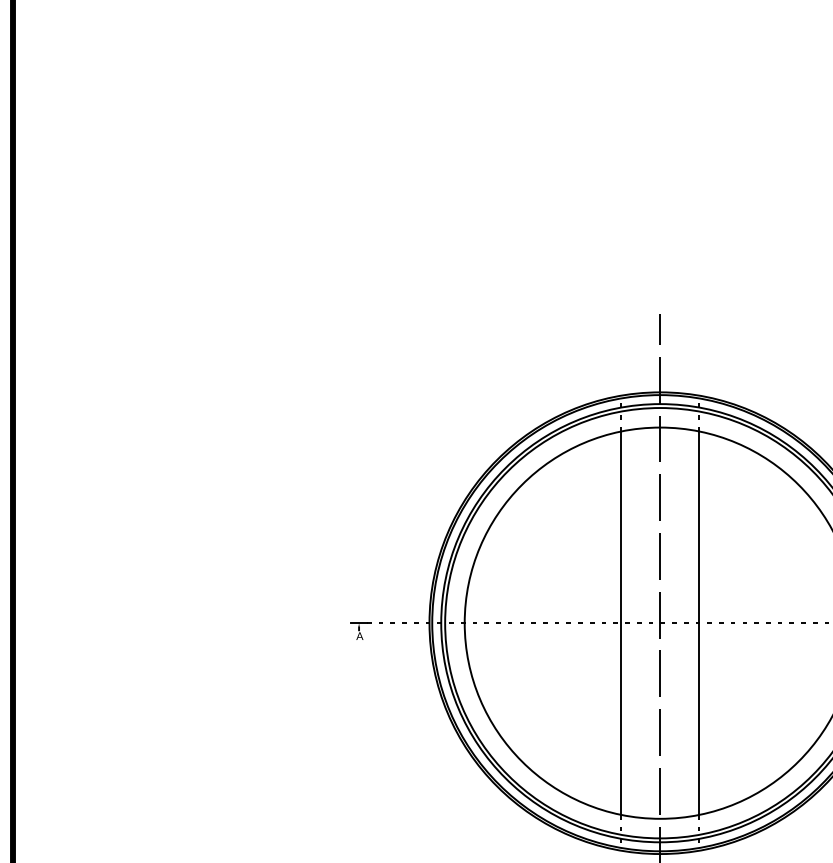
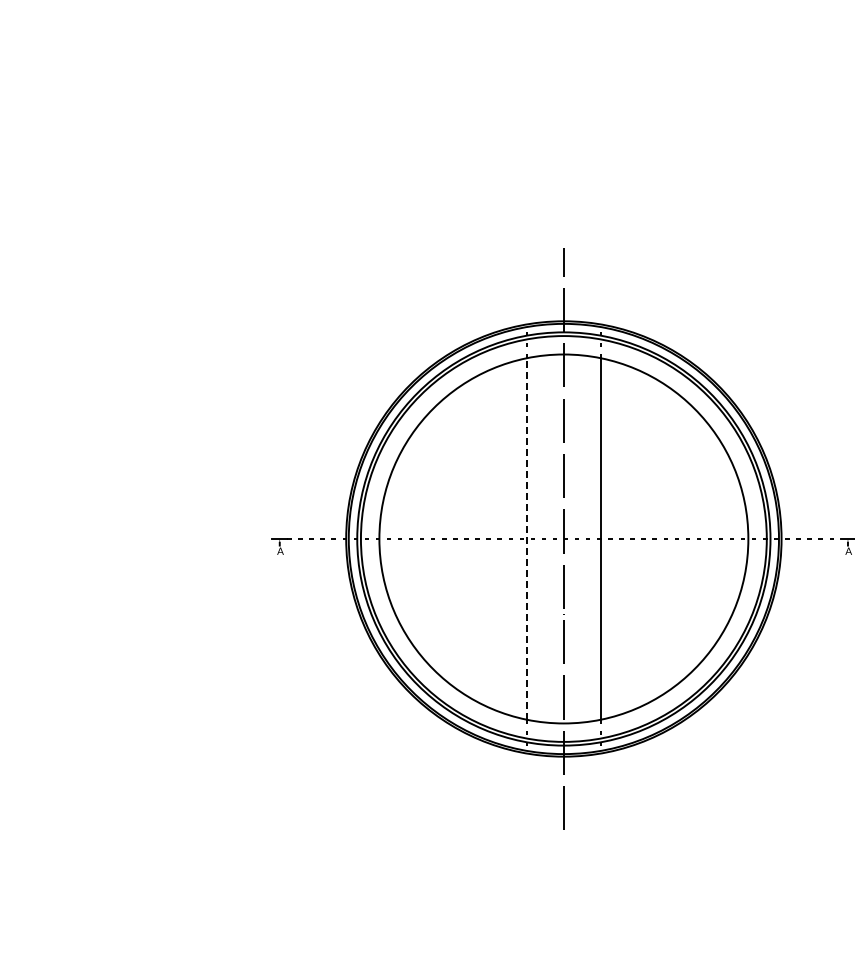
line: (620, 622) -> (526, 538), solid -> dashed

